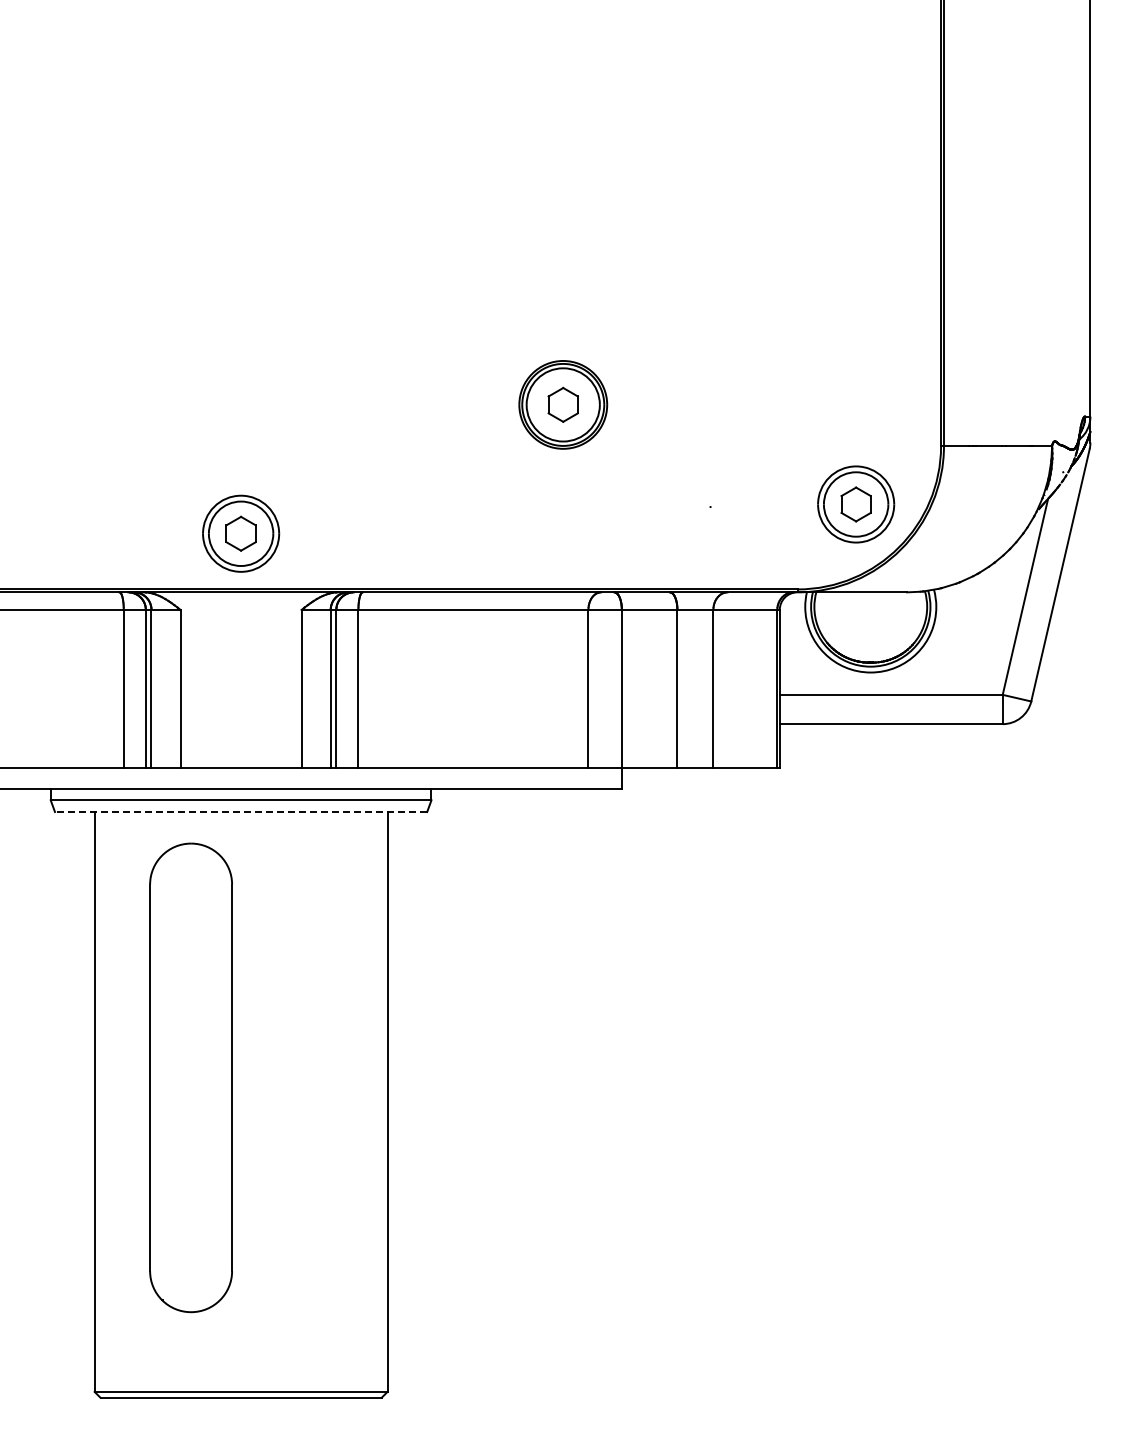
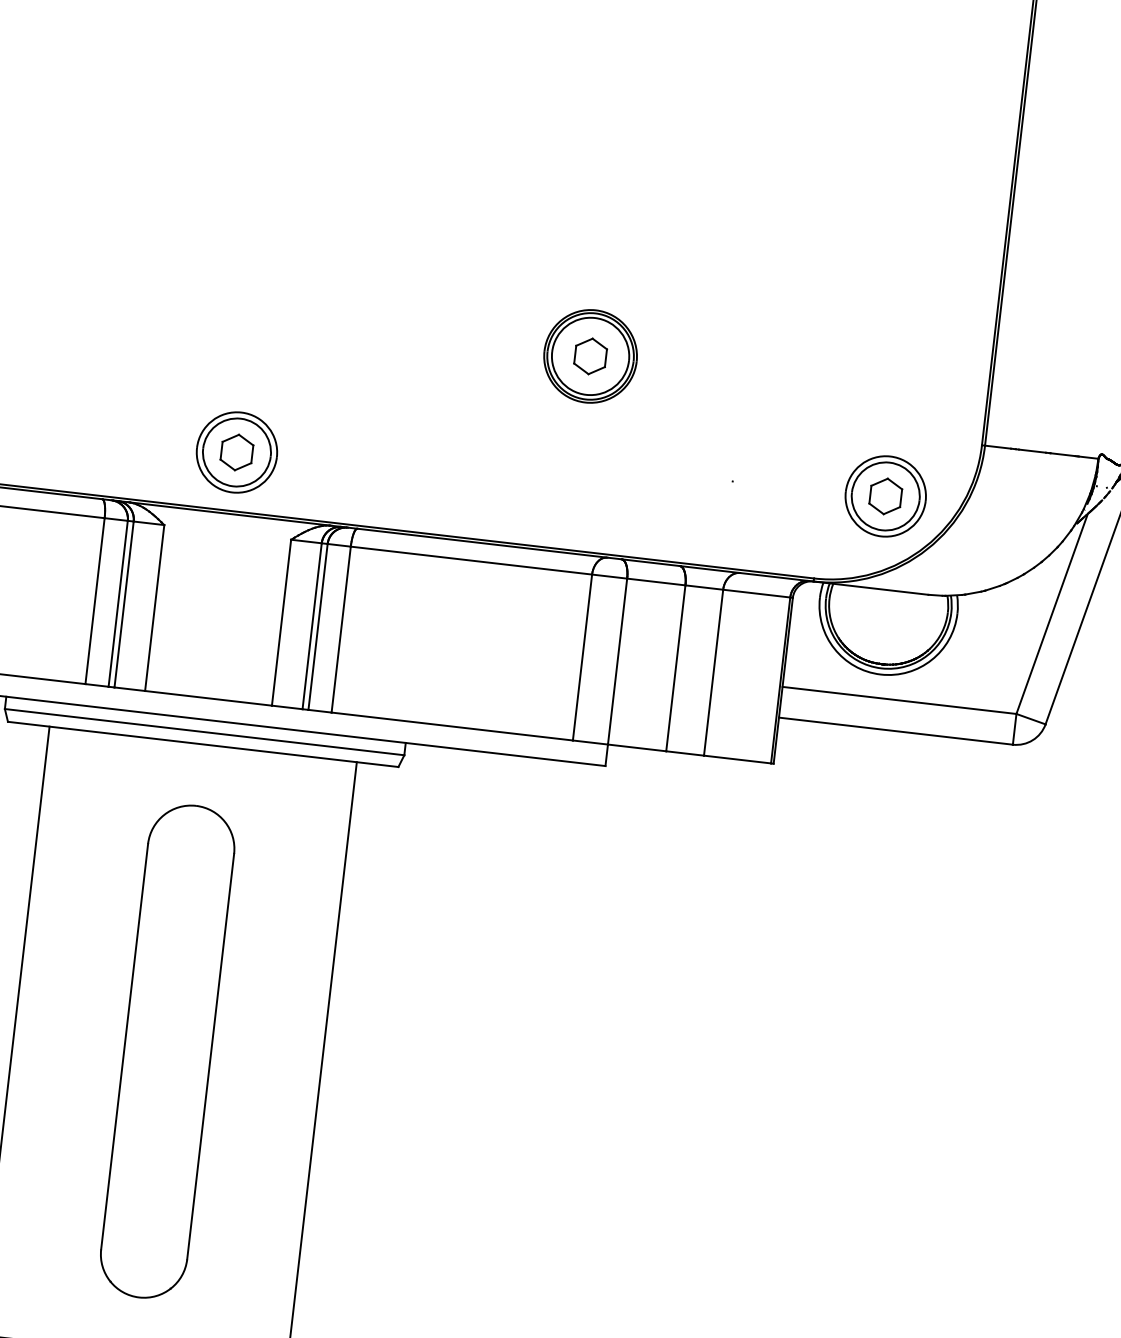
line: (240, 812) -> (202, 744), dashed -> solid
part: (190, 1077) -> (167, 1051), moved

